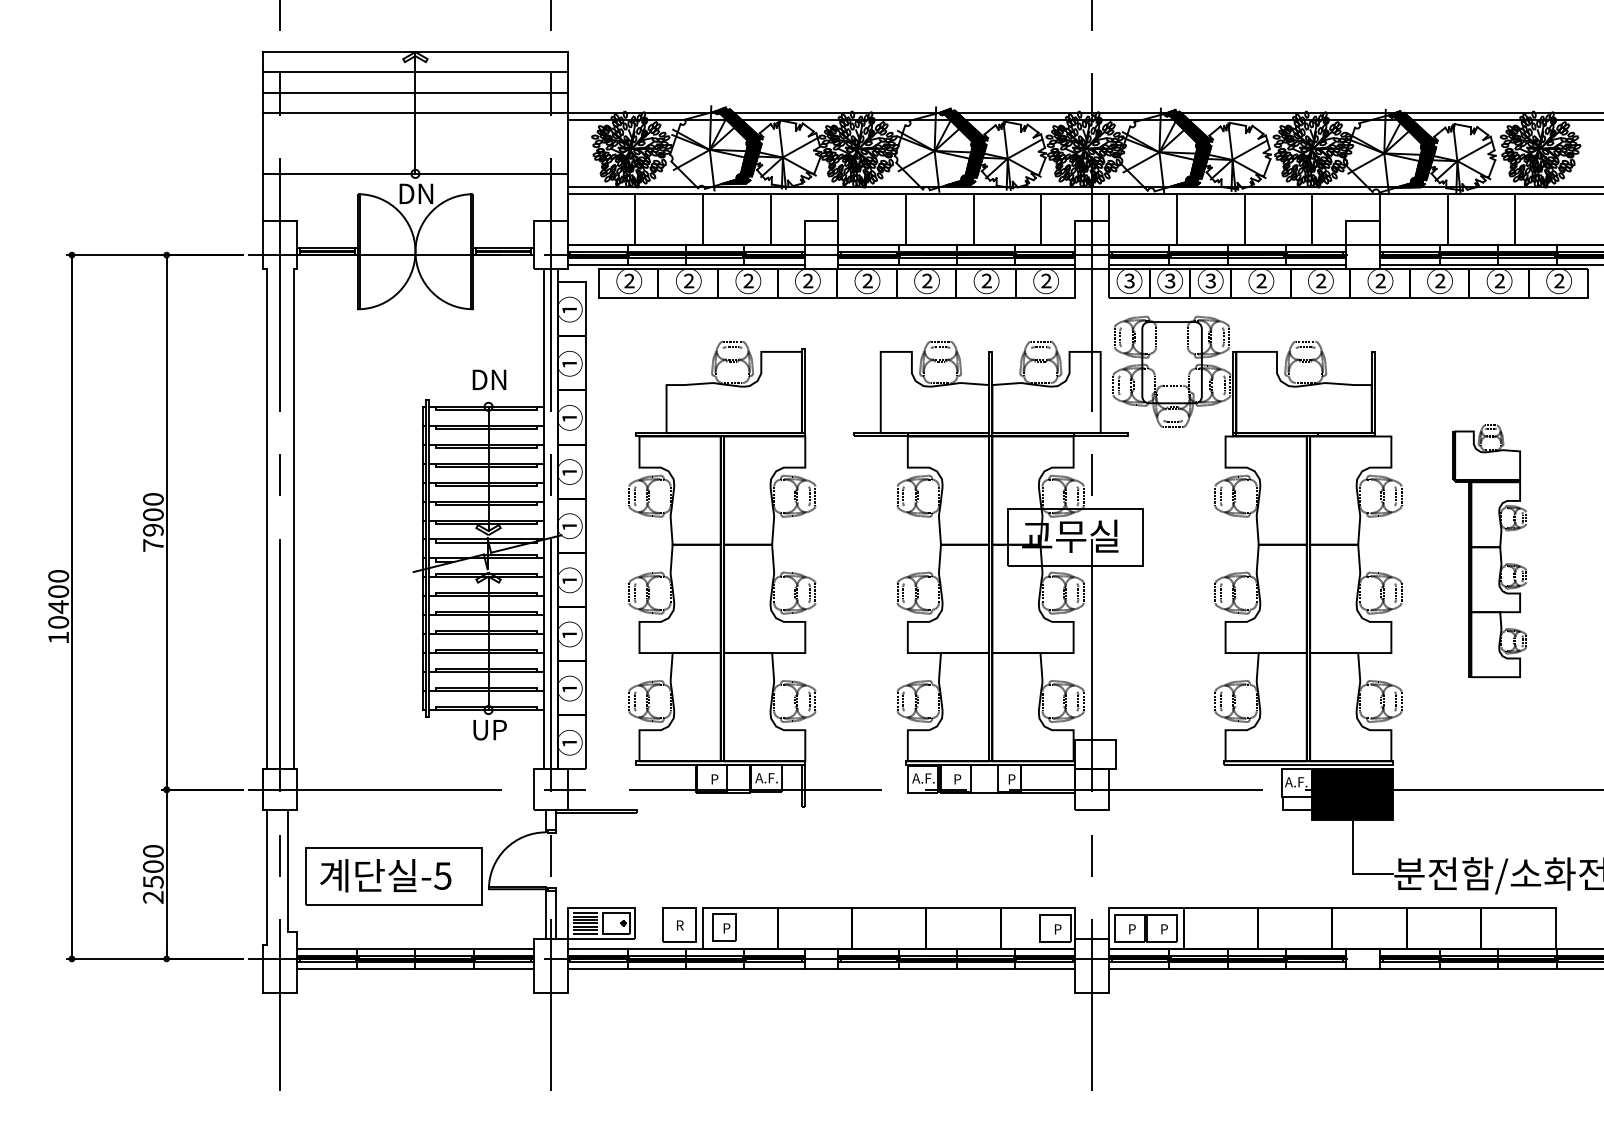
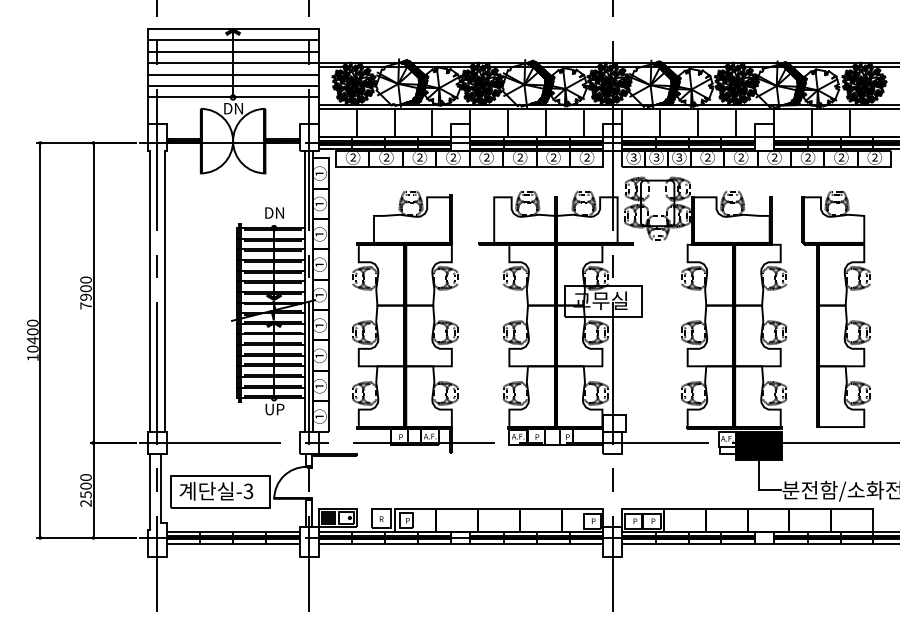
line: (414, 133) -> (232, 74), added
line: (414, 154) -> (232, 86), added
part: (1488, 550) -> (835, 308), size x1.67
text: (442, 874) -> (248, 490), -5 -> -3

